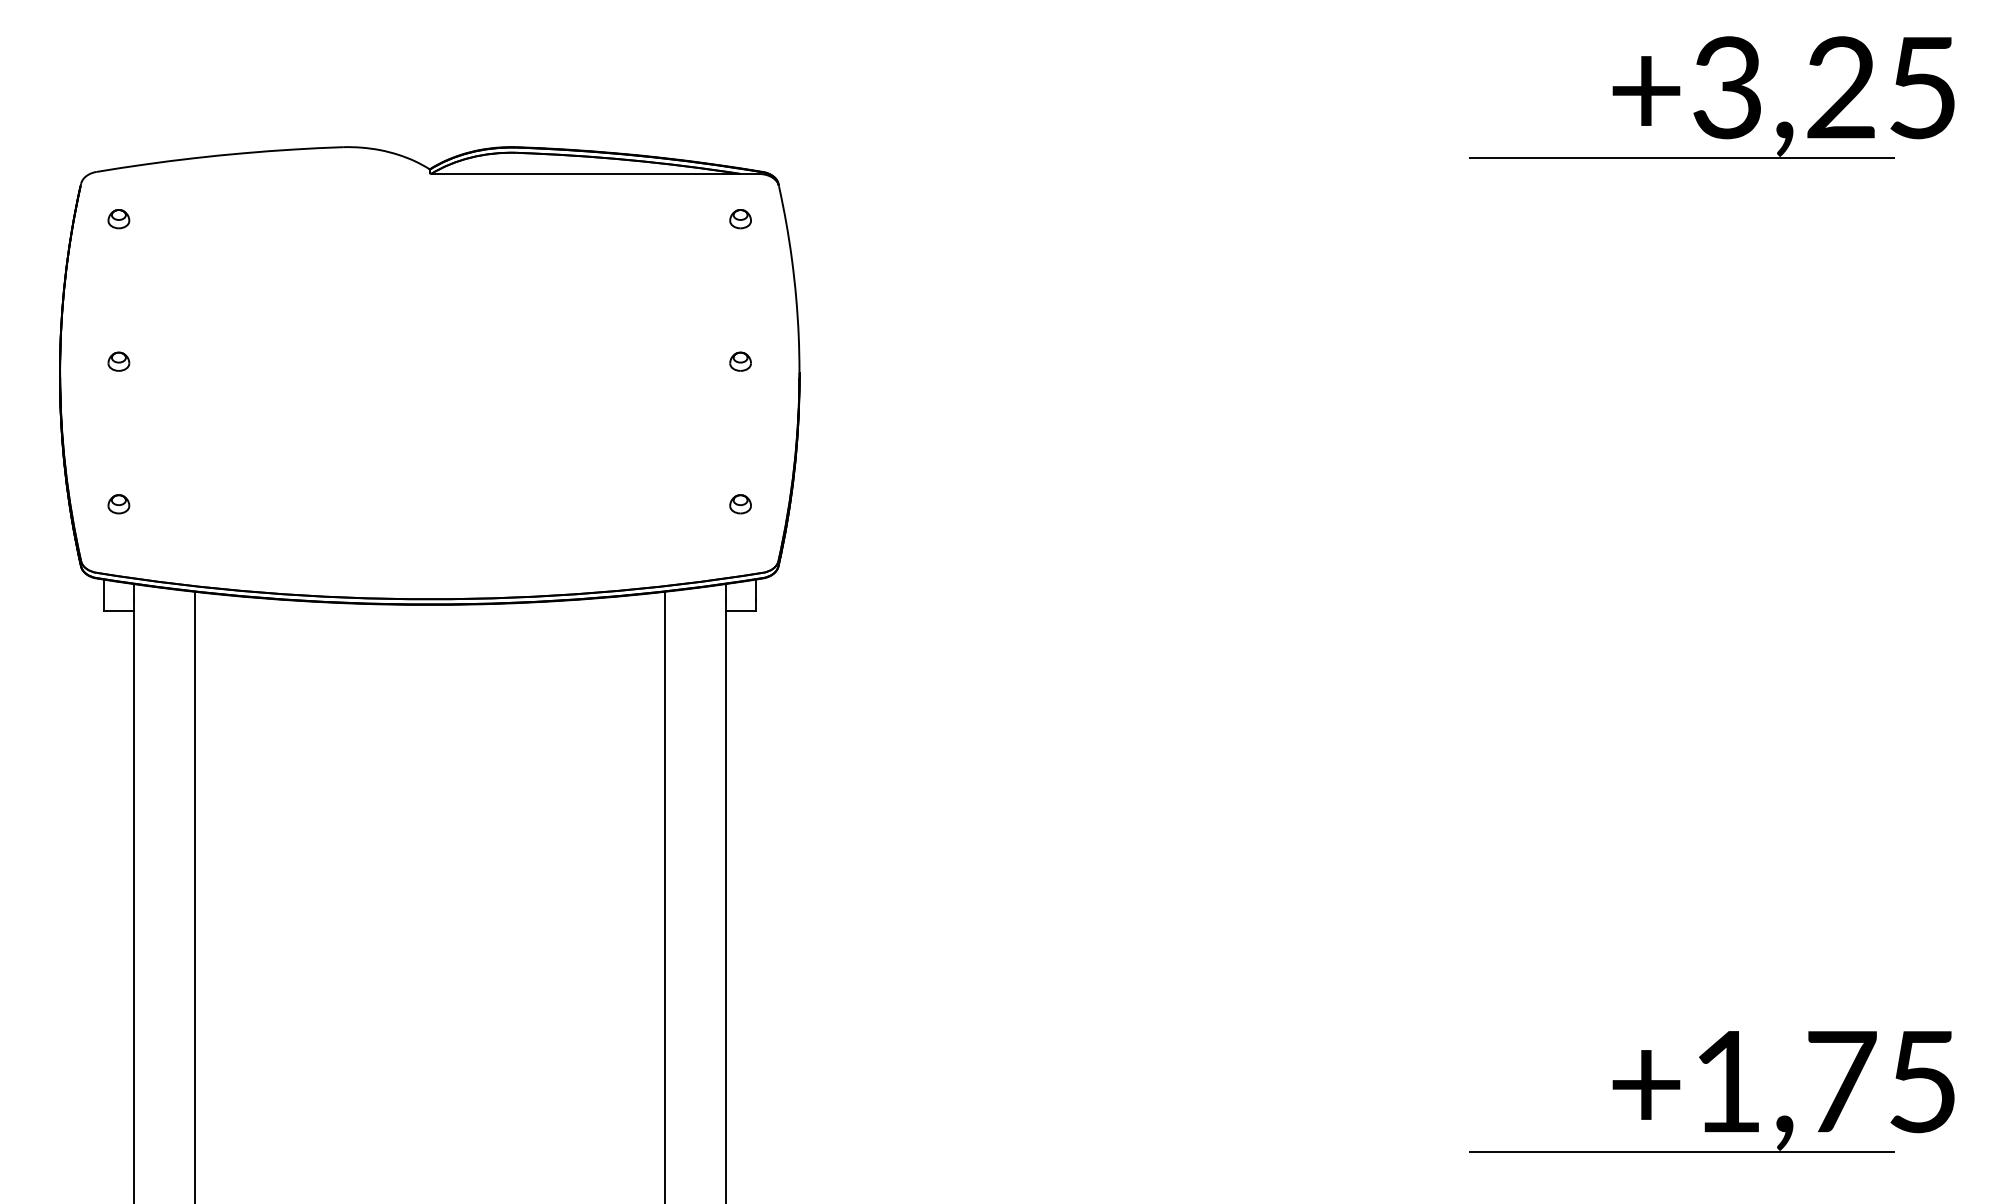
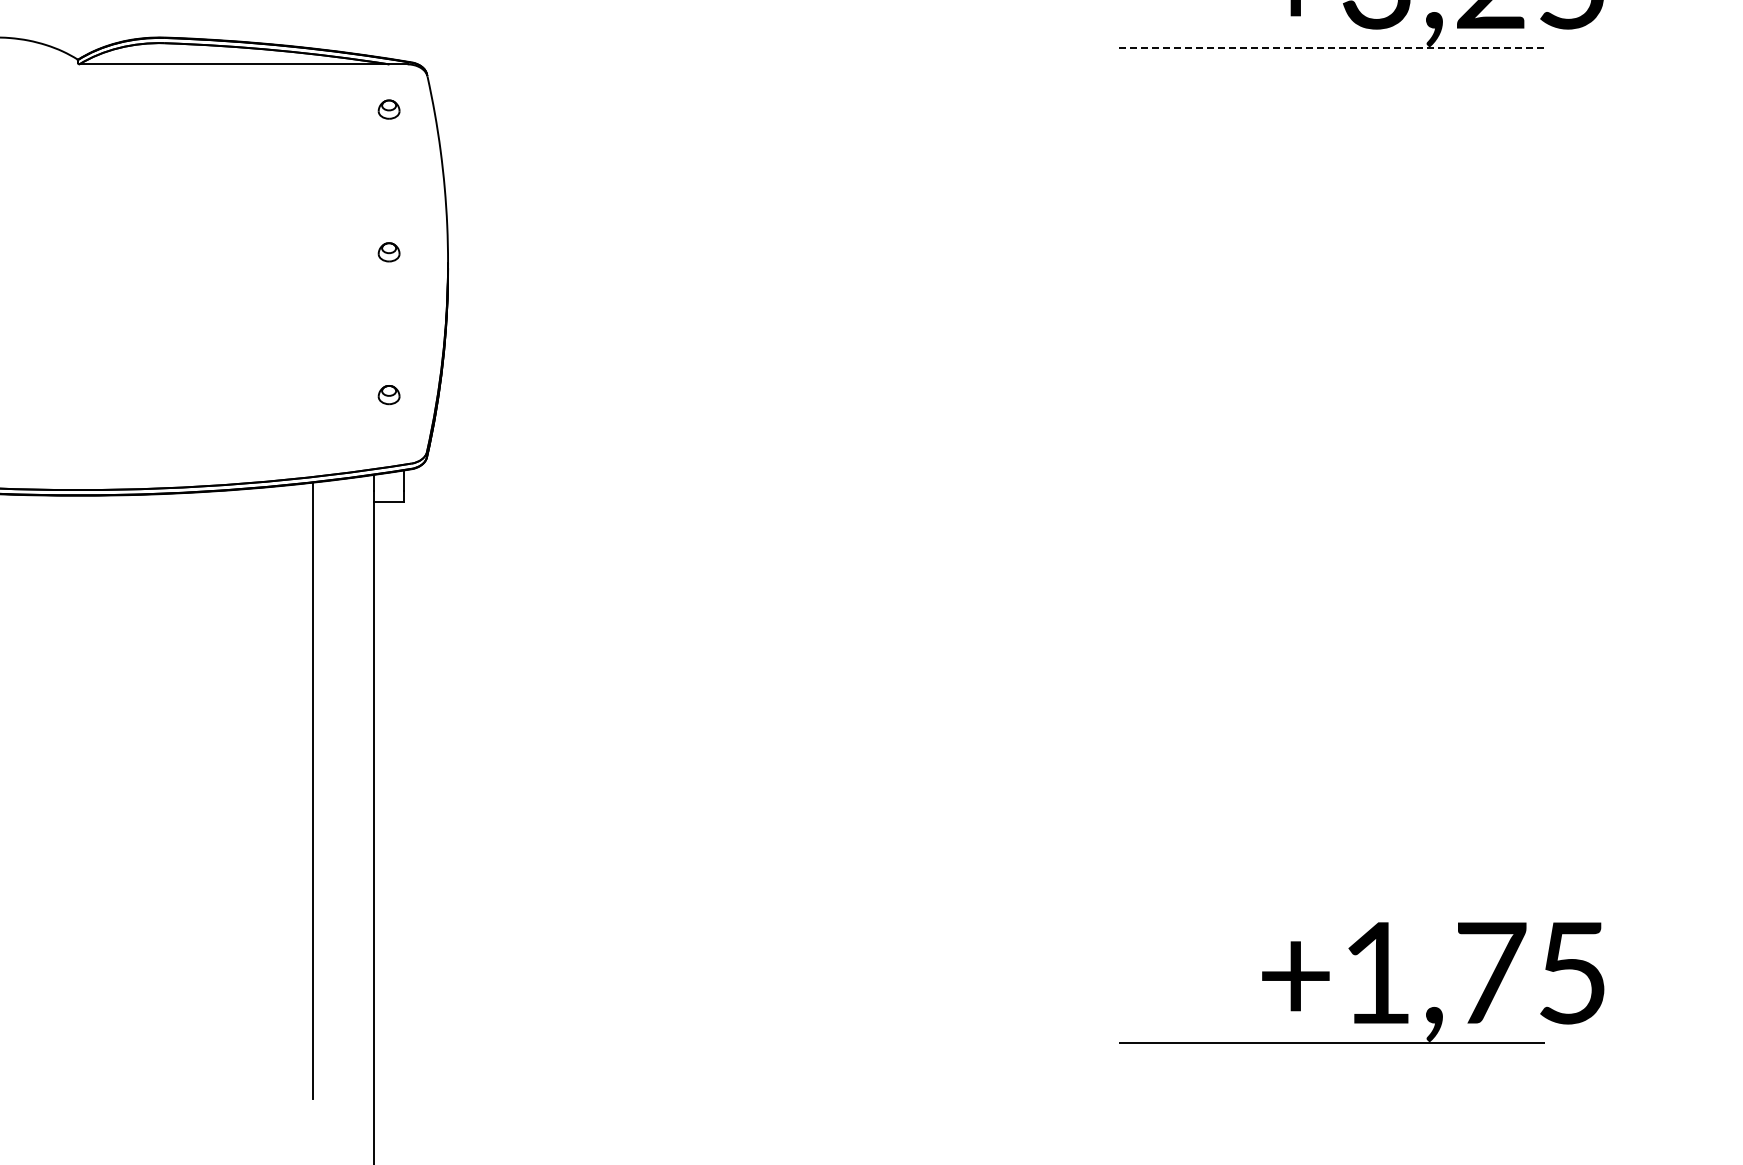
line: (1682, 157) -> (1331, 47), solid -> dashed

